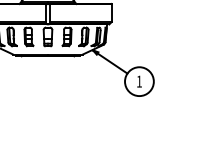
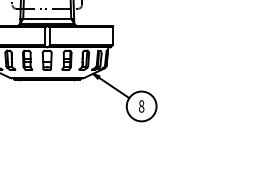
text: (139, 81) -> (141, 106), 1 -> 8

